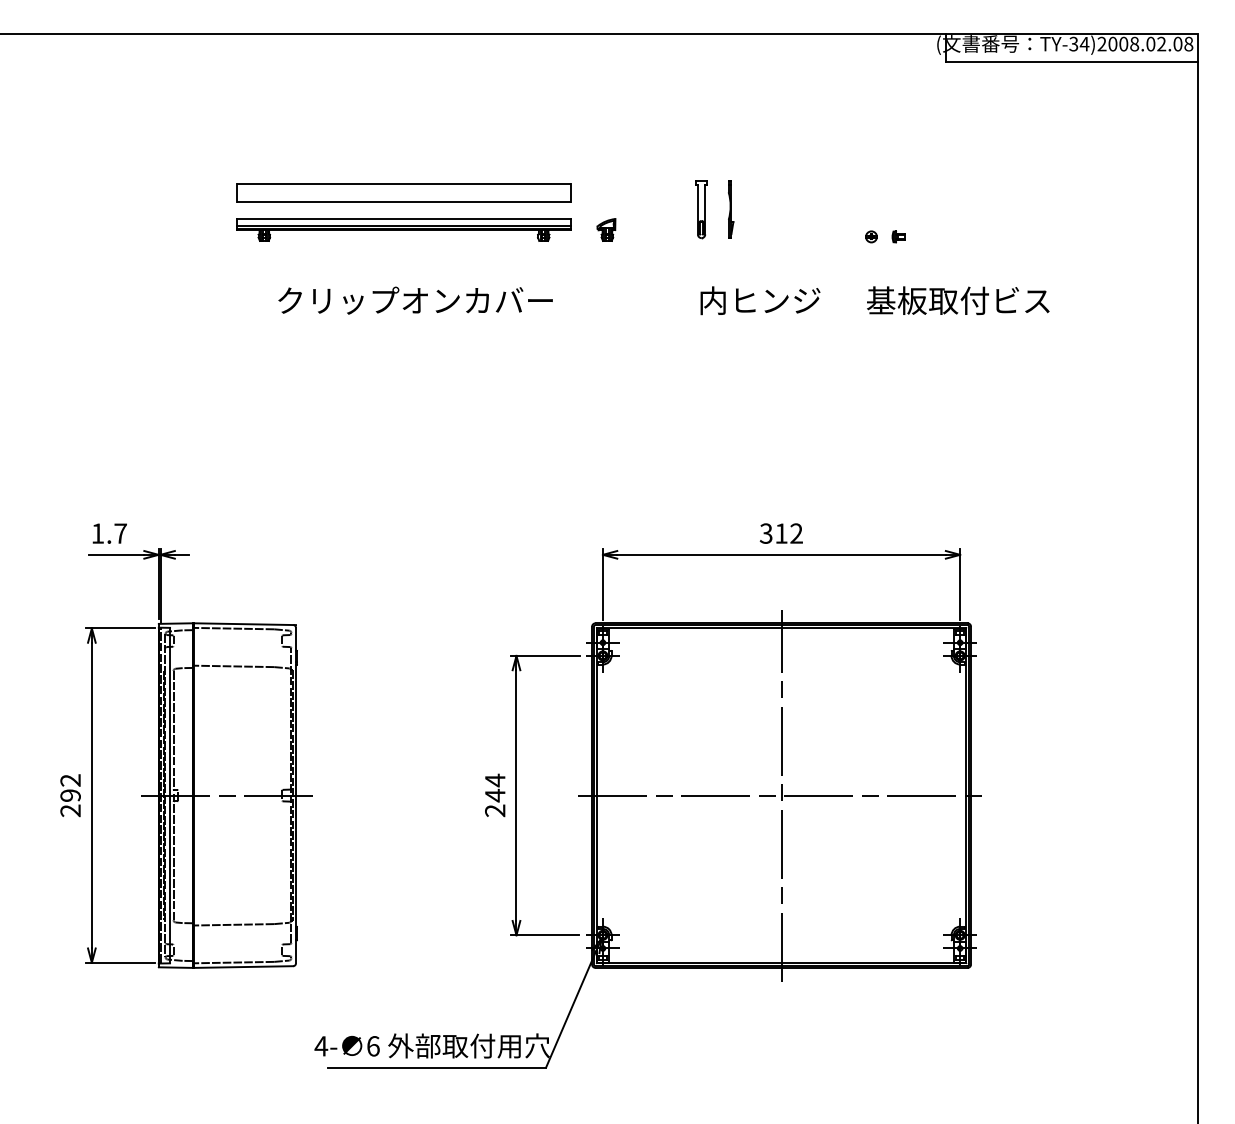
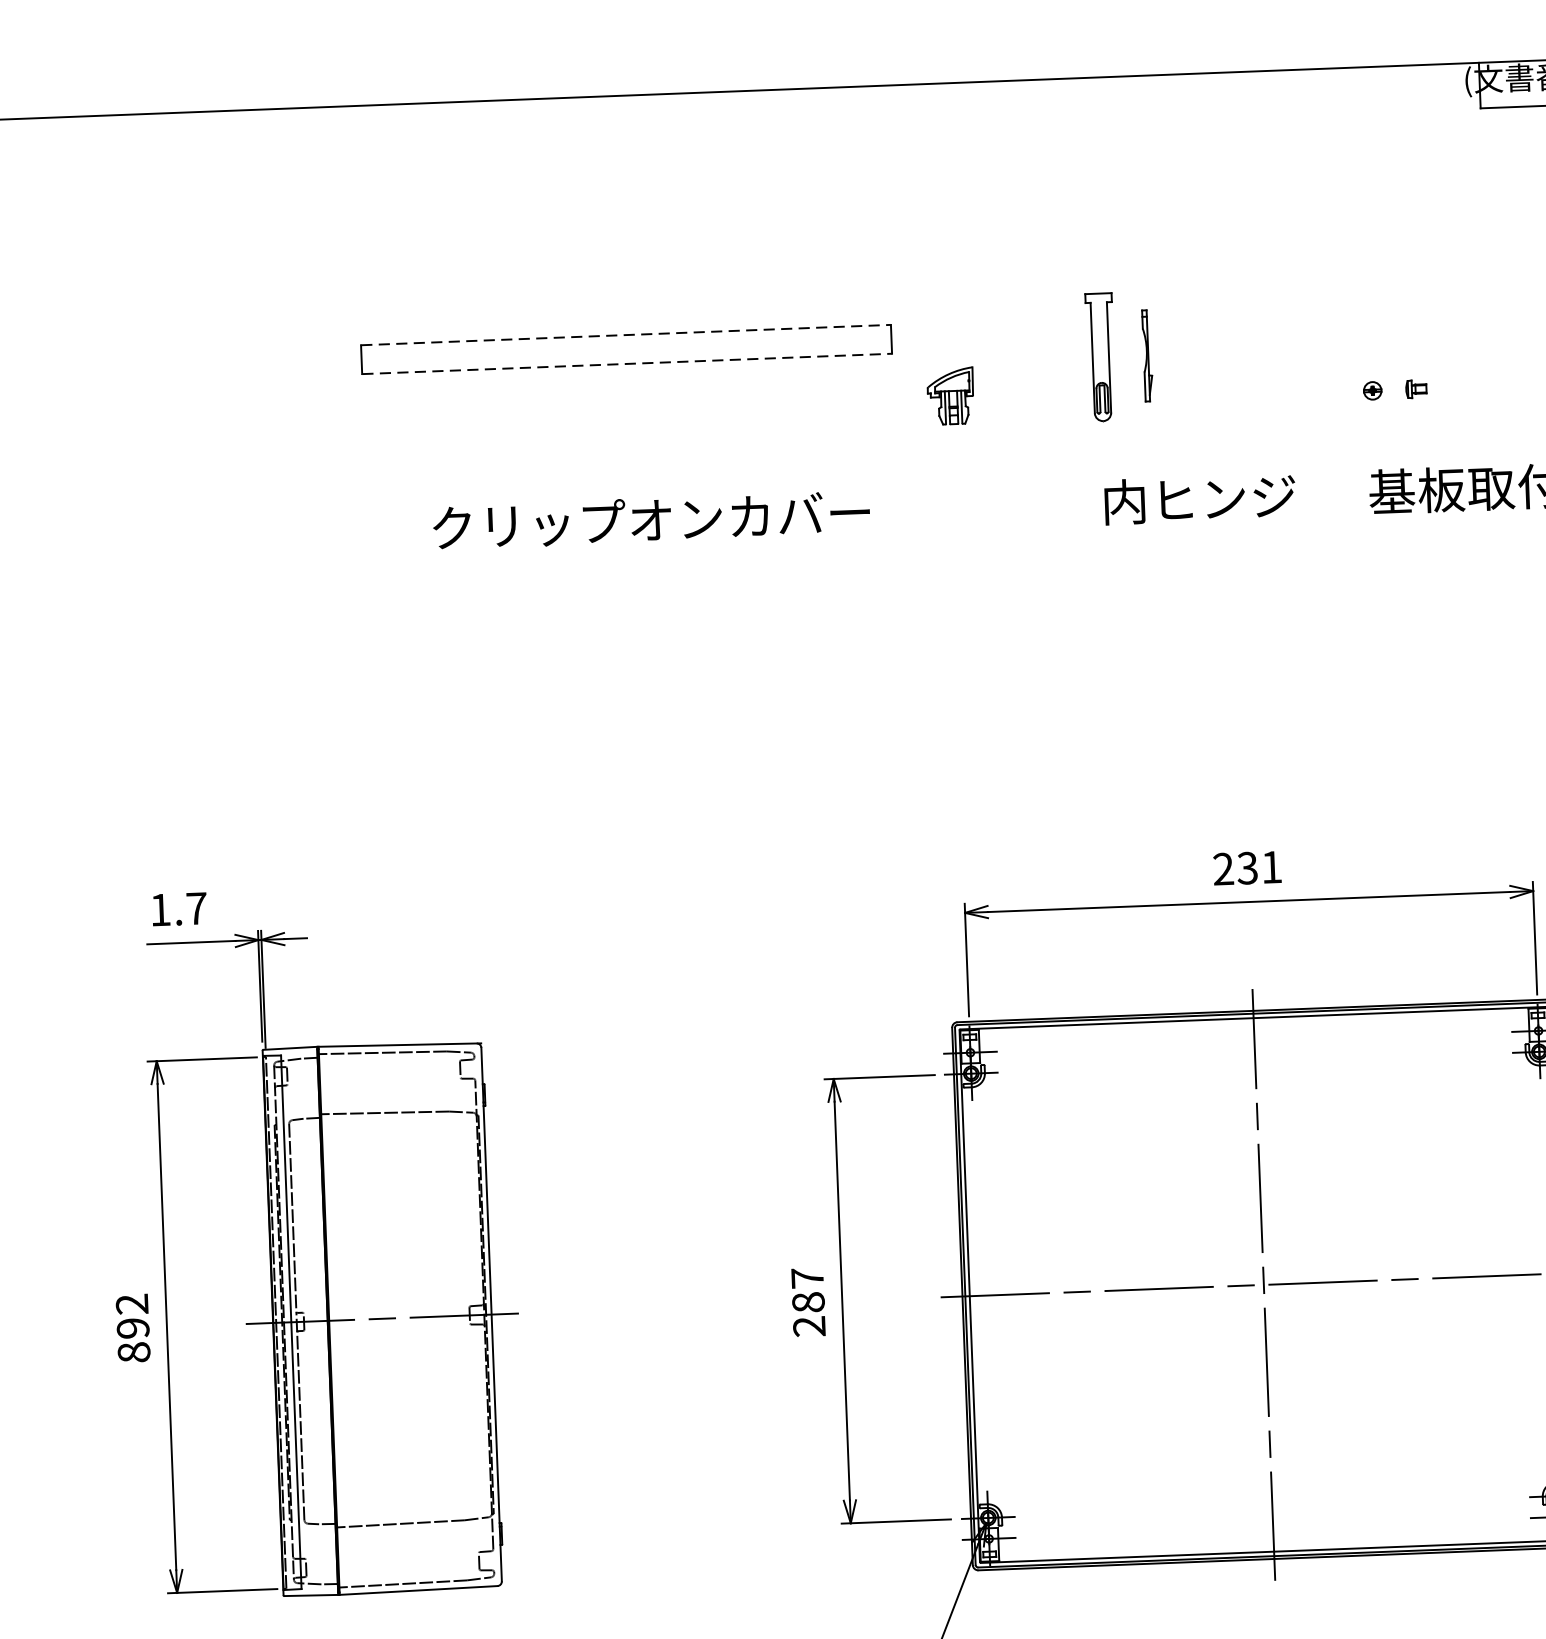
line: (404, 183) -> (626, 334), solid -> dashed
line: (404, 202) -> (627, 364), solid -> dashed
part: (701, 209) -> (1100, 357), size x1.4
part: (403, 229) -> (627, 407), removed
part: (606, 229) -> (950, 395), size x1.6
text: (780, 533) -> (1246, 868), 312 -> 231
text: (495, 787) -> (808, 1289), 244 -> 287
text: (70, 810) -> (133, 1352), 292 -> 892

